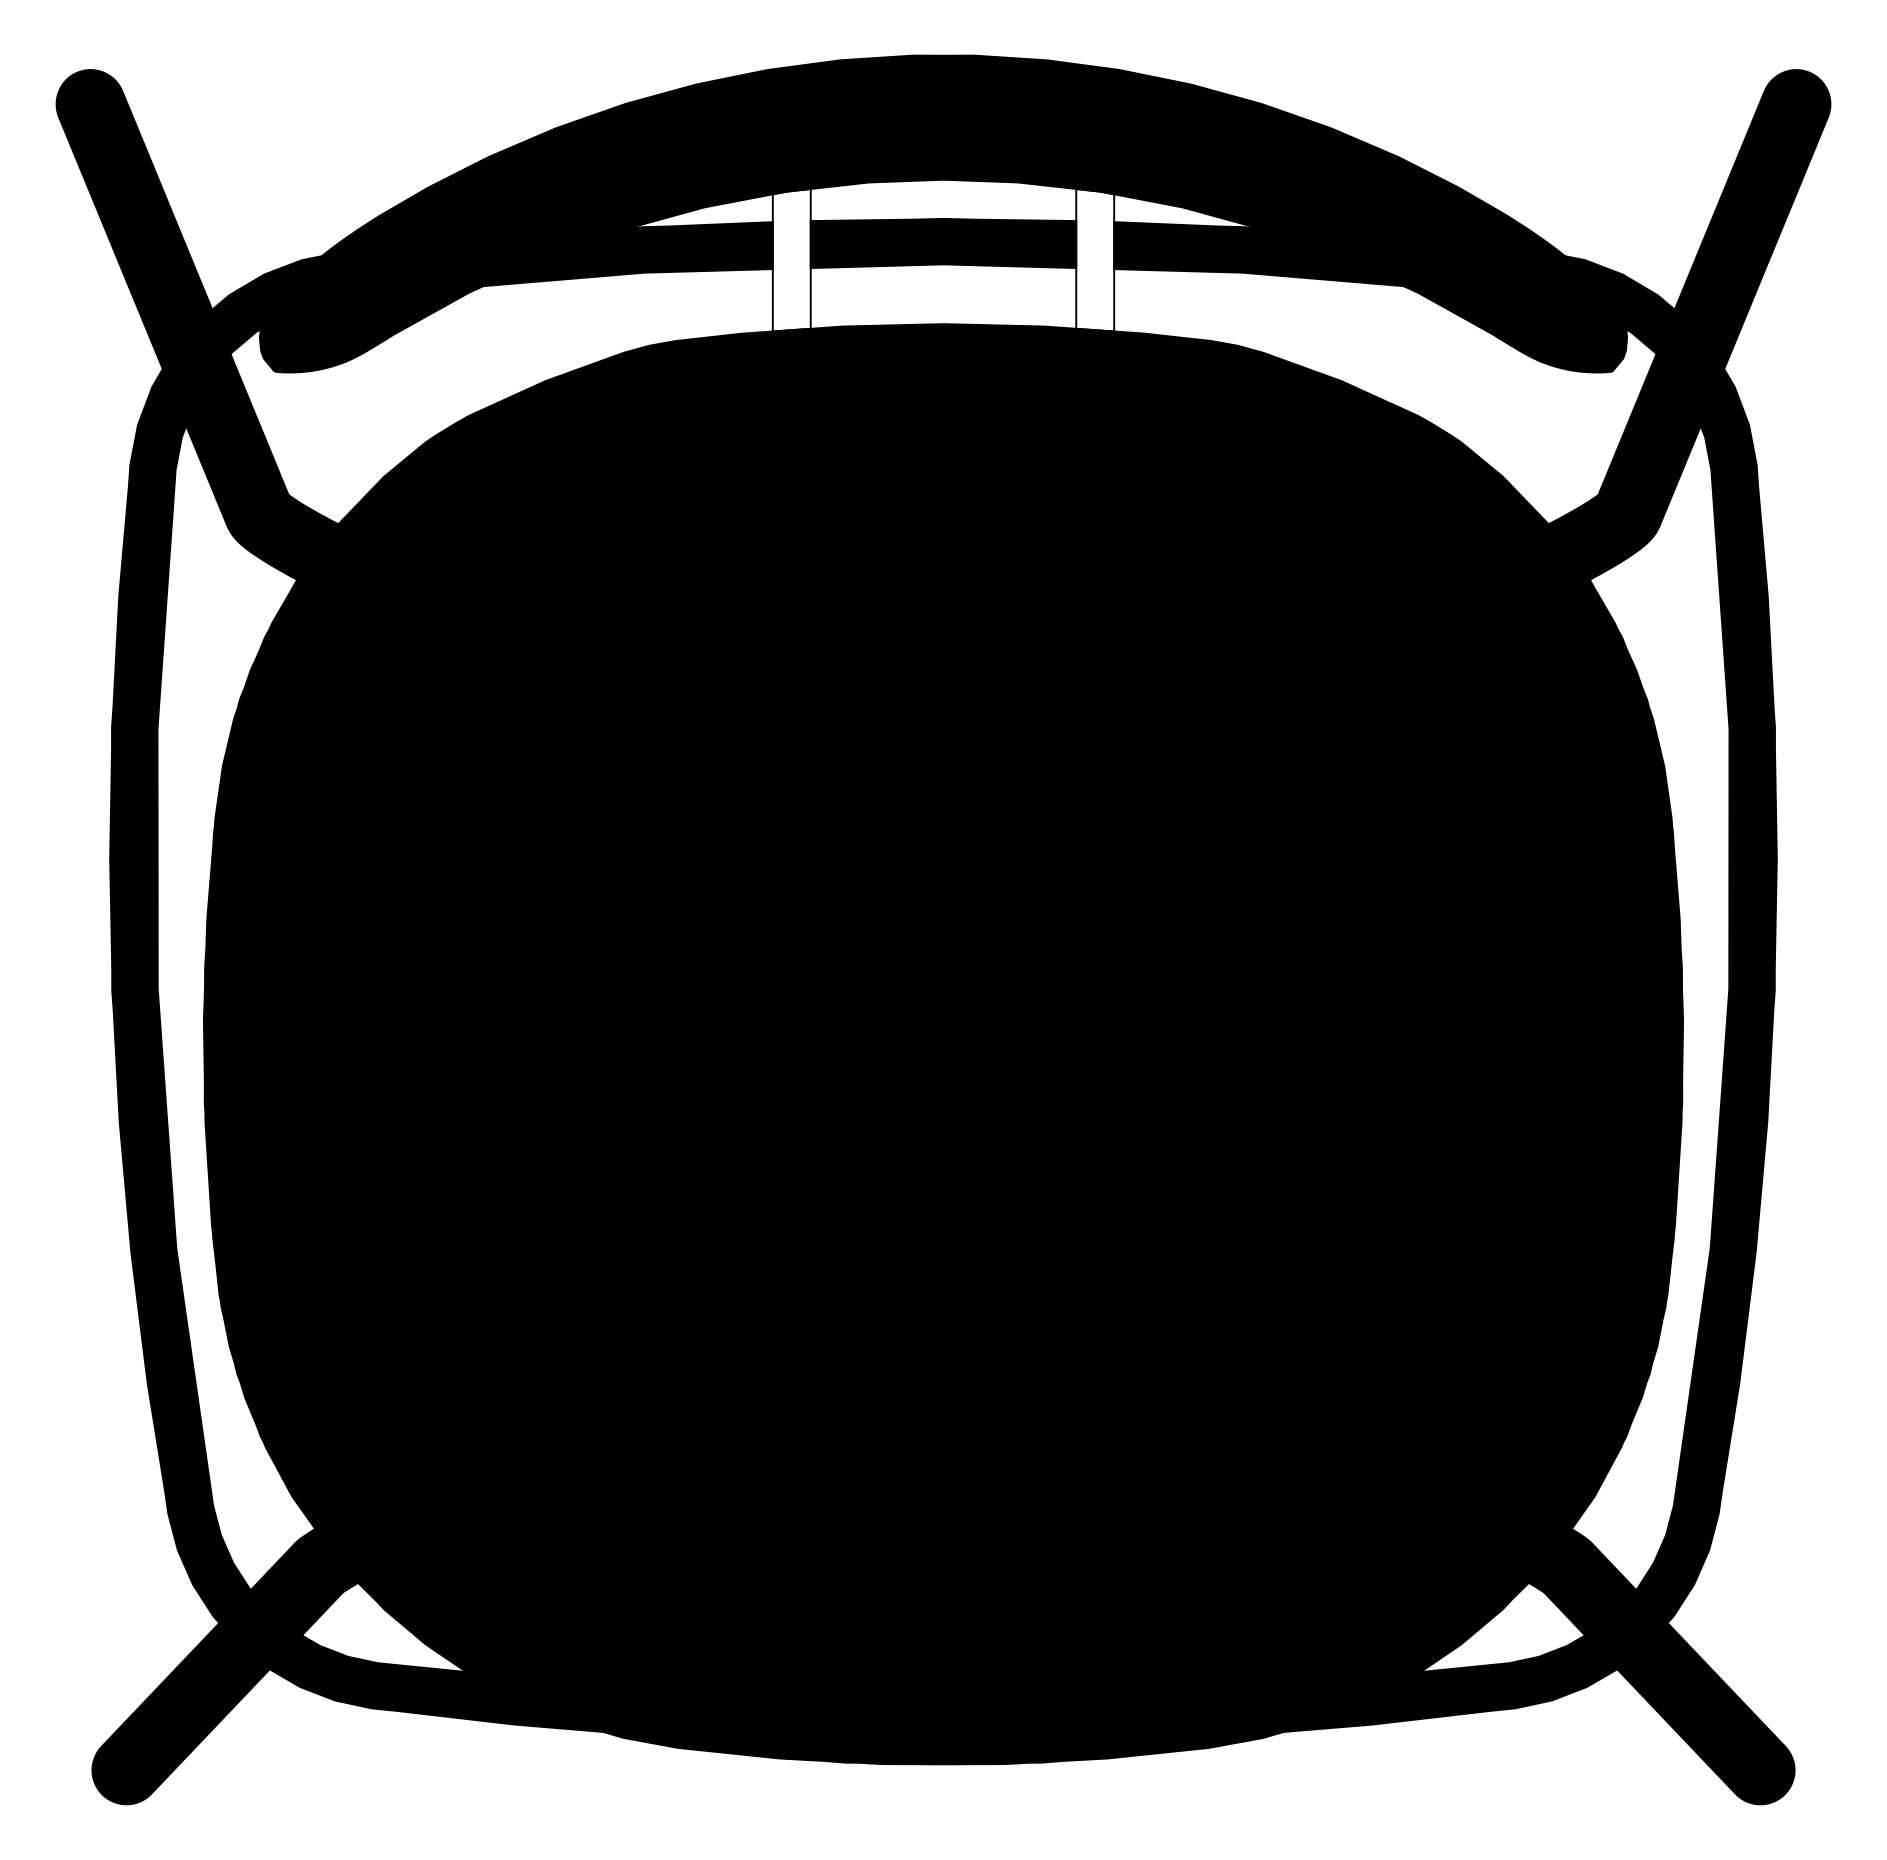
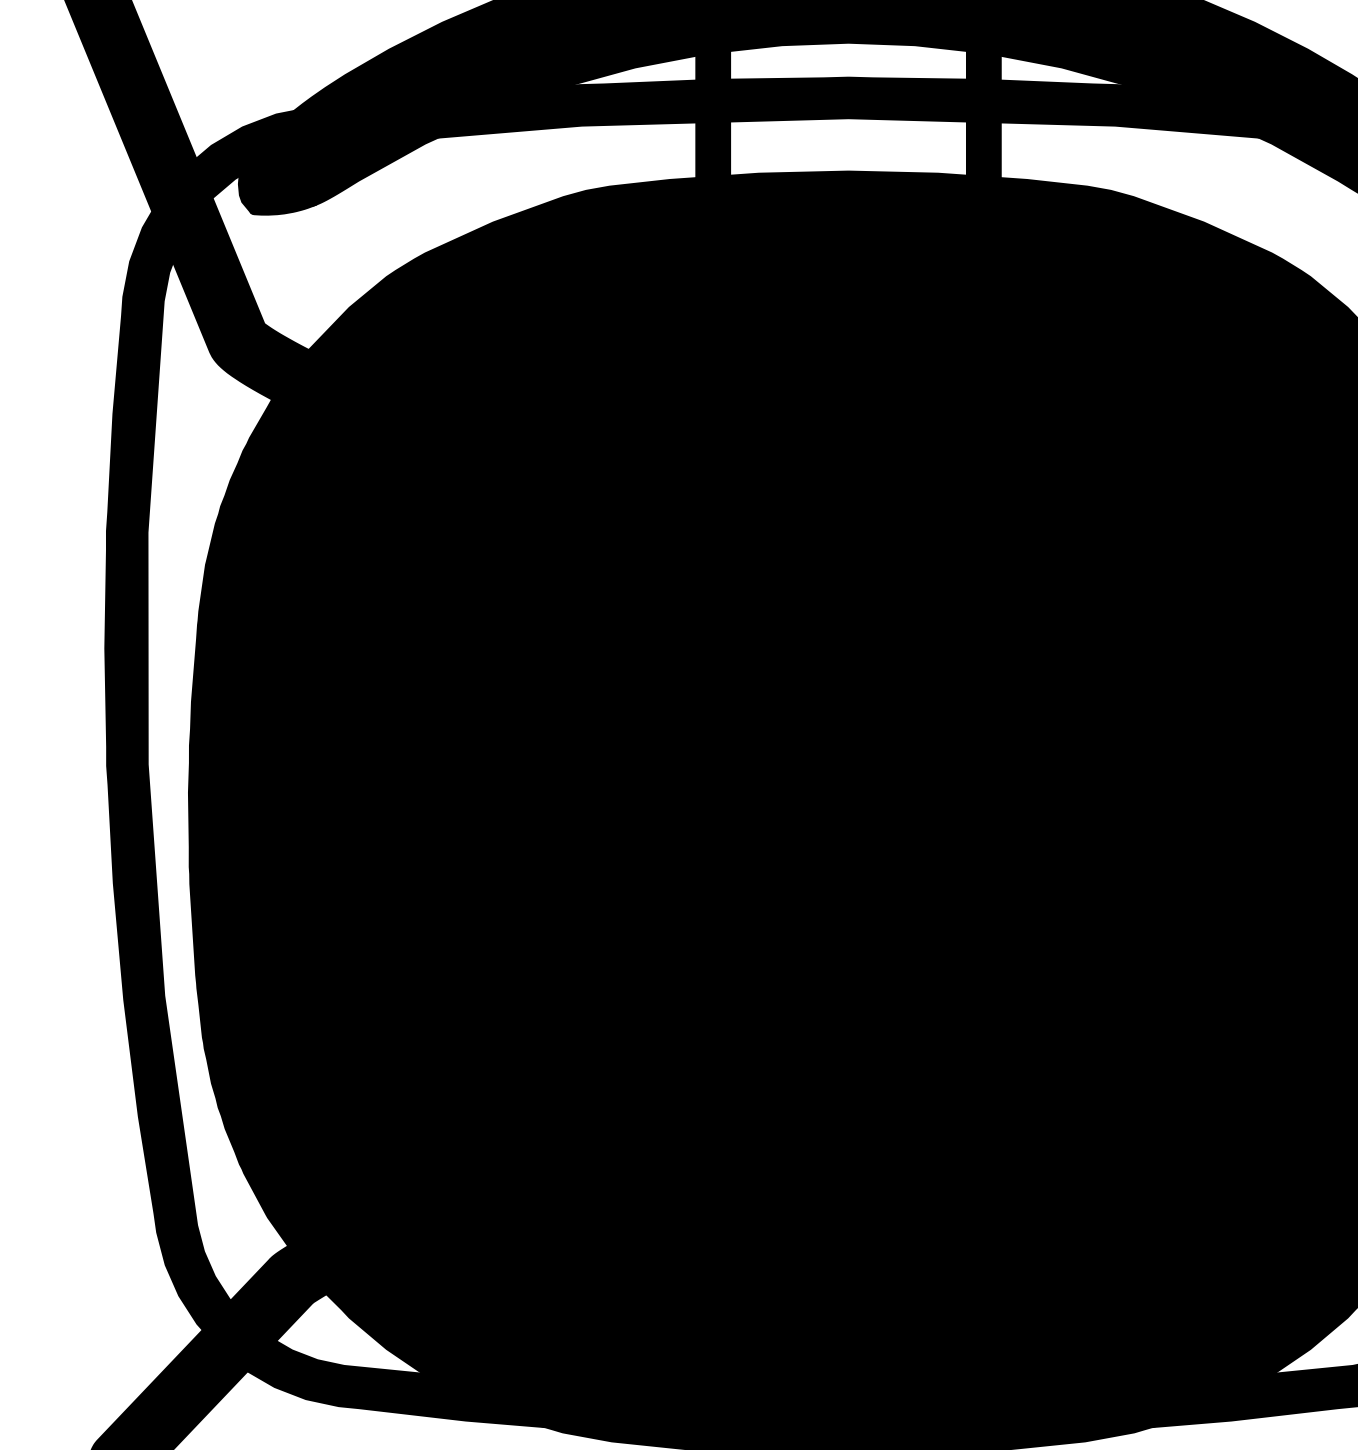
fill: (791, 259) -> (712, 113), added
fill: (1095, 259) -> (984, 113), added

